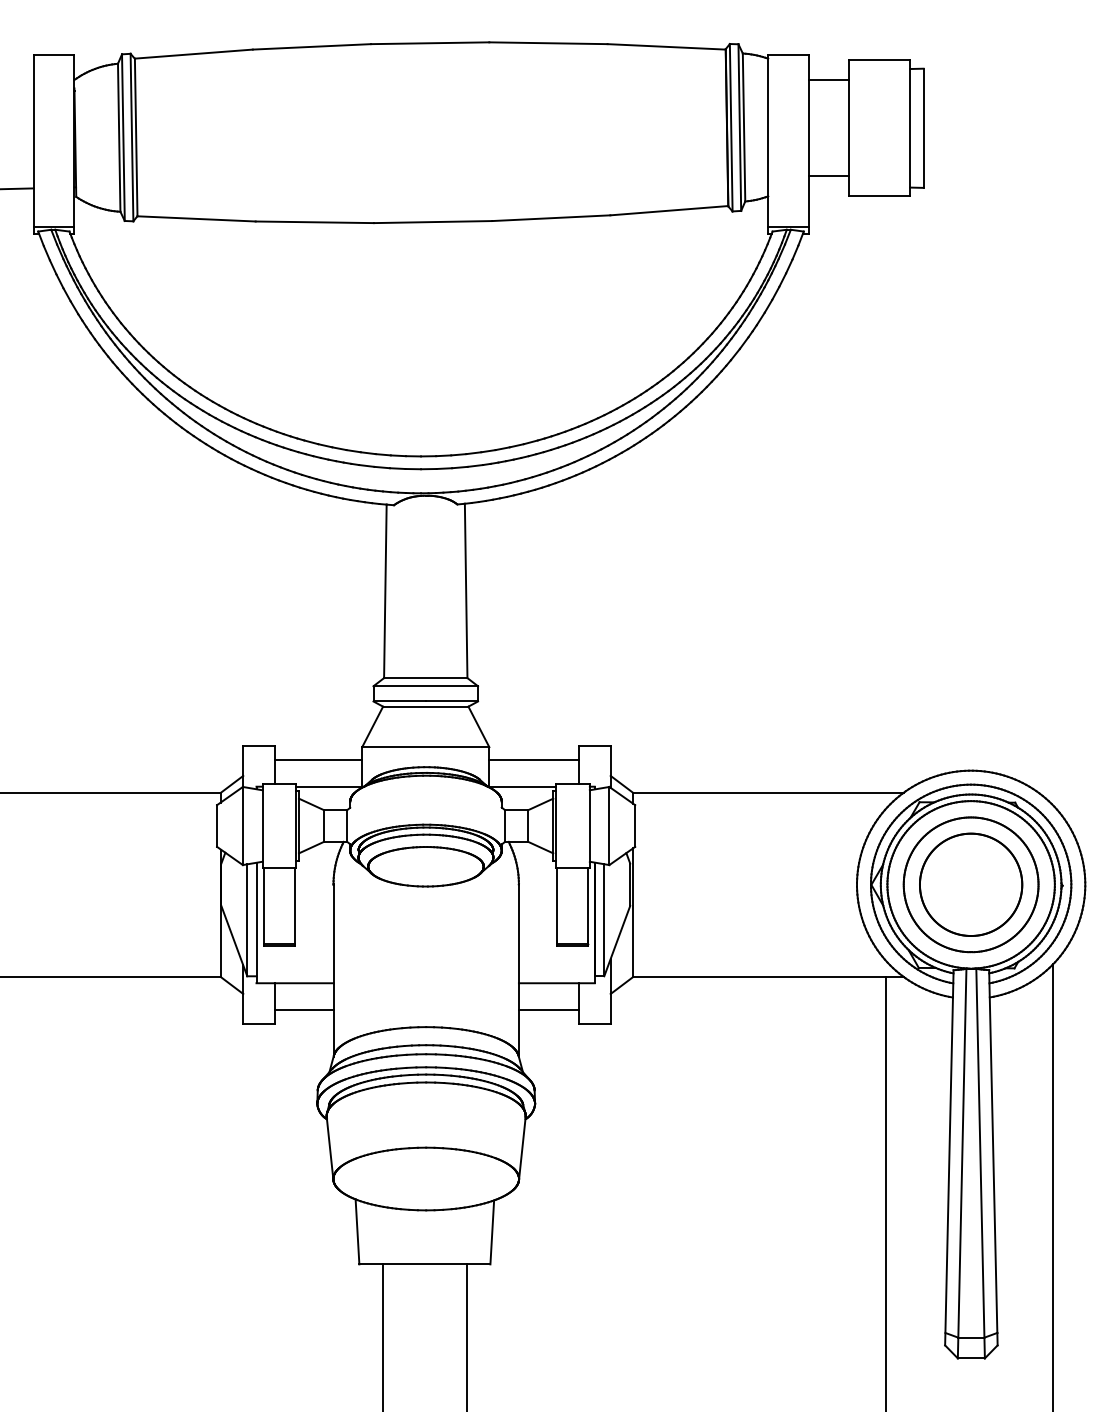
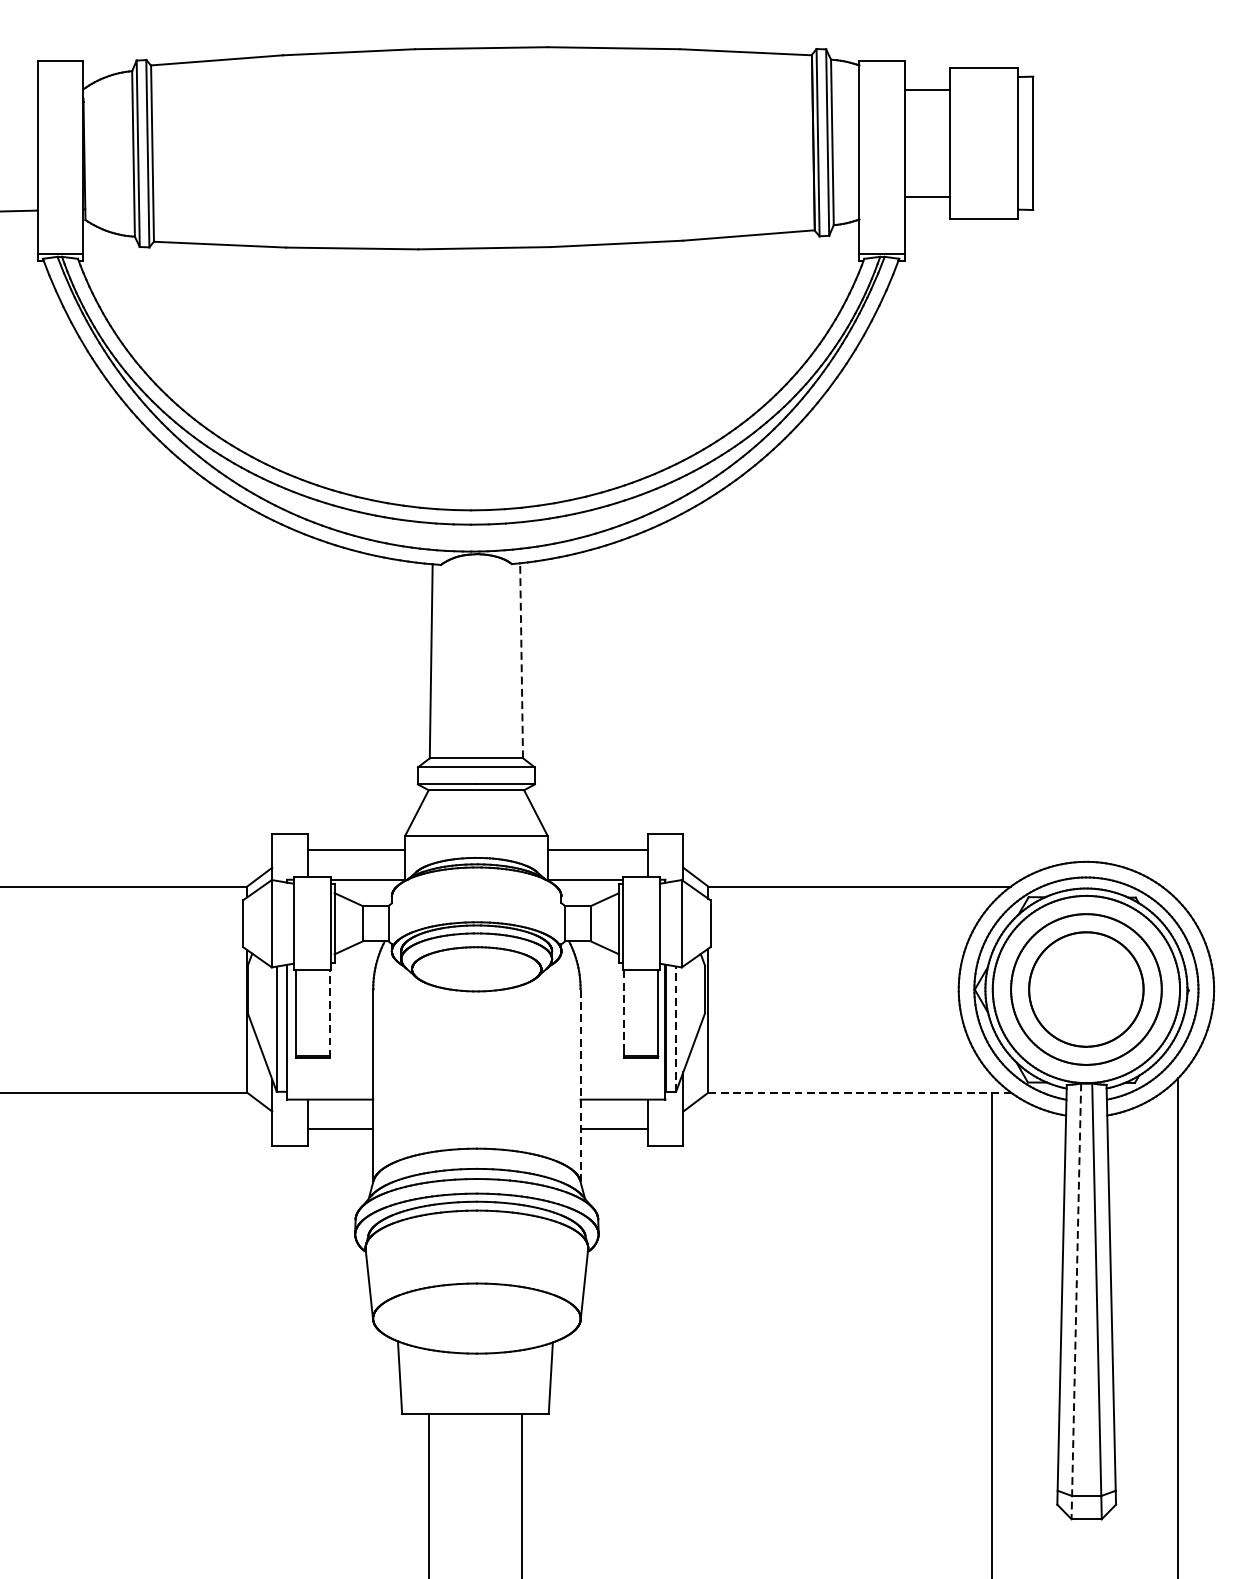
line: (466, 590) -> (521, 660), solid -> dashed
line: (557, 904) -> (623, 1011), solid -> dashed
line: (294, 906) -> (329, 1013), solid -> dashed
line: (604, 919) -> (676, 1028), solid -> dashed
line: (518, 970) -> (580, 1085), solid -> dashed
line: (769, 977) -> (860, 1093), solid -> dashed
line: (962, 1163) -> (1076, 1301), solid -> dashed

